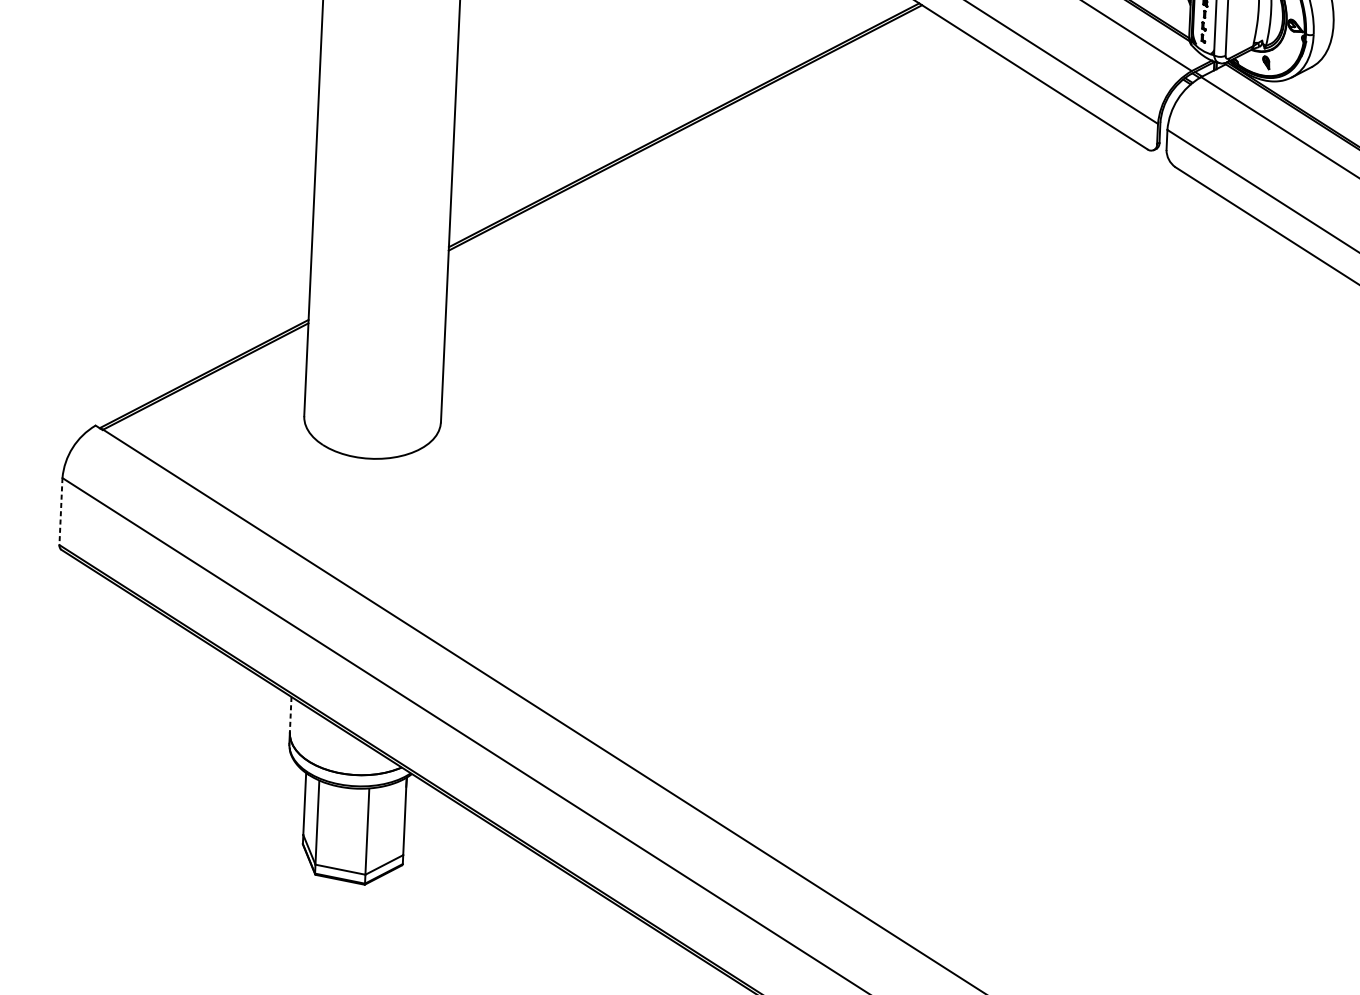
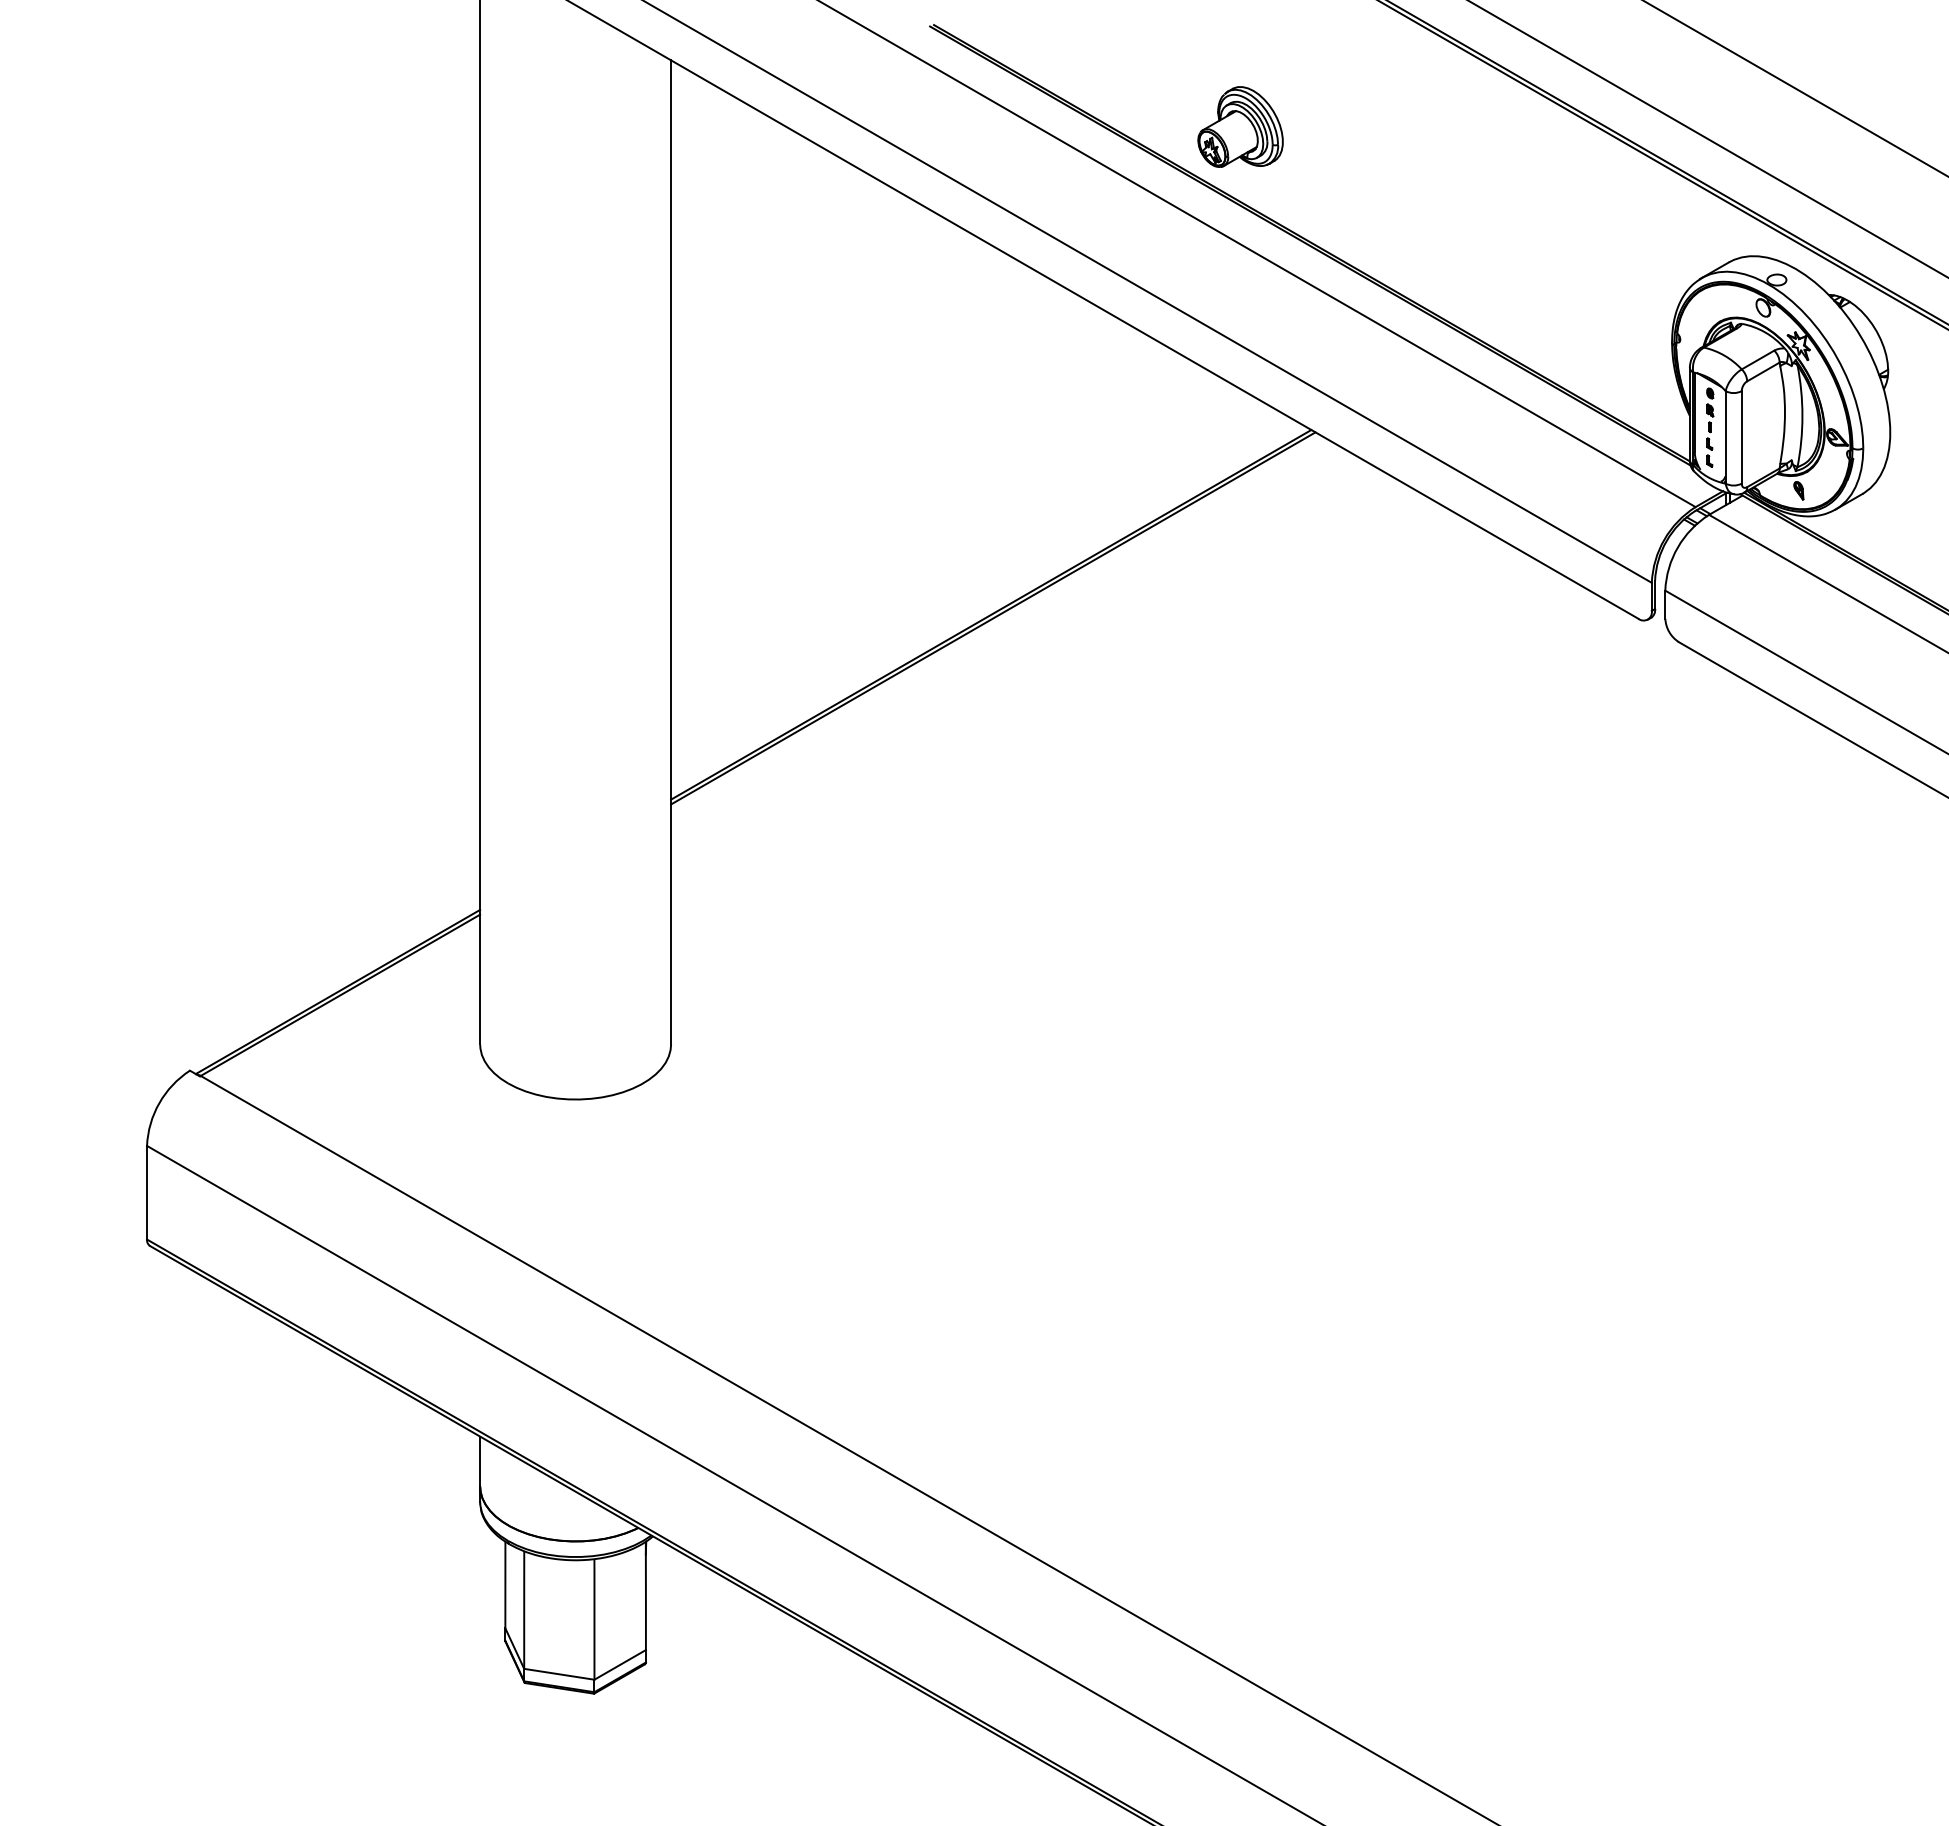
line: (61, 511) -> (147, 1192), dashed -> solid
line: (290, 714) -> (480, 1461), dashed -> solid

